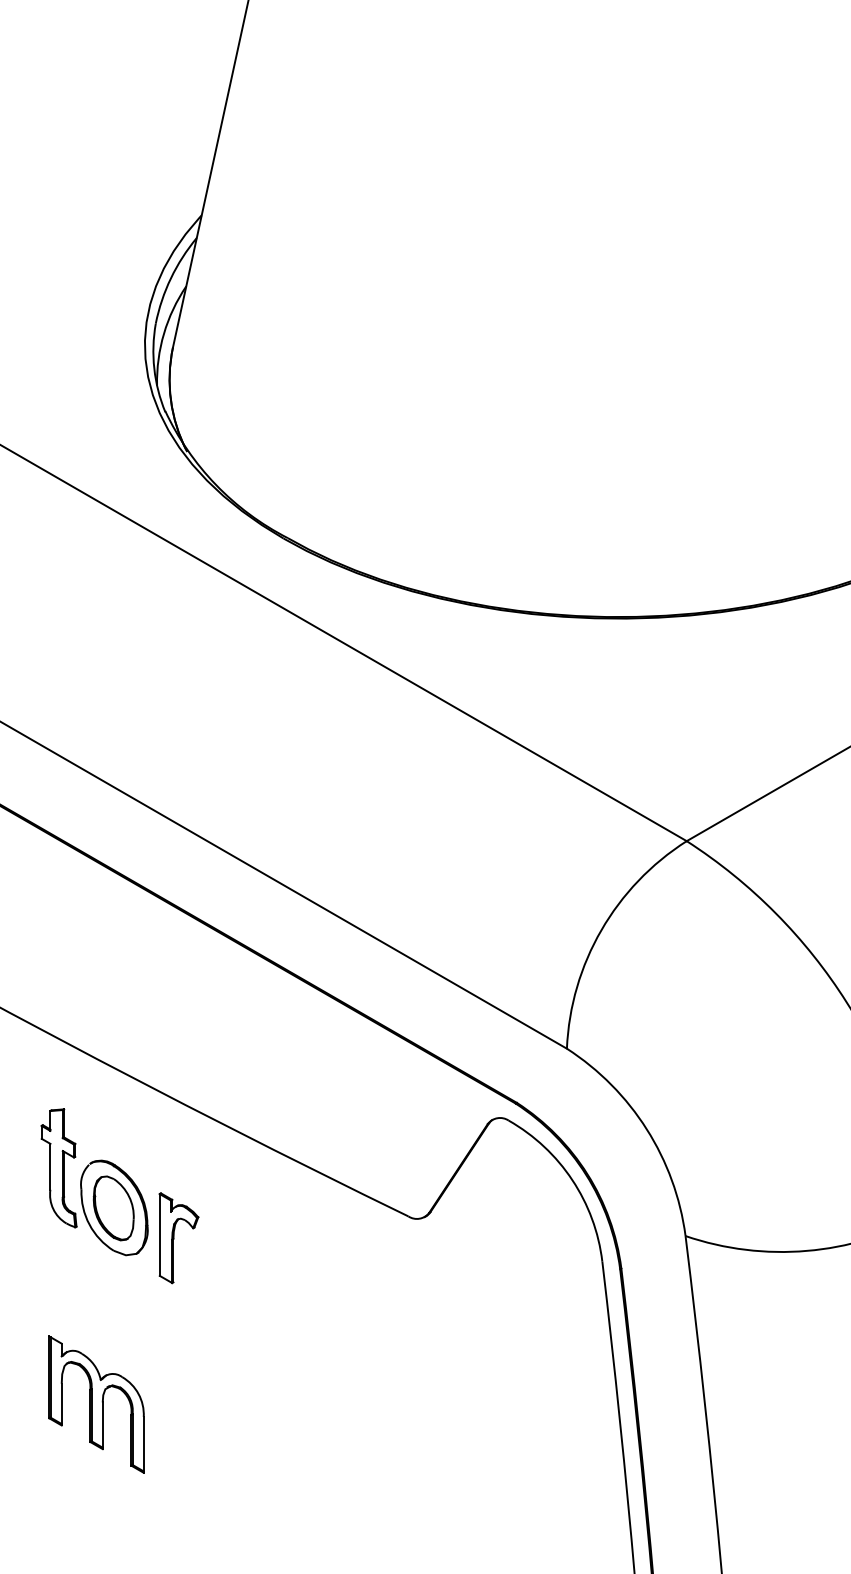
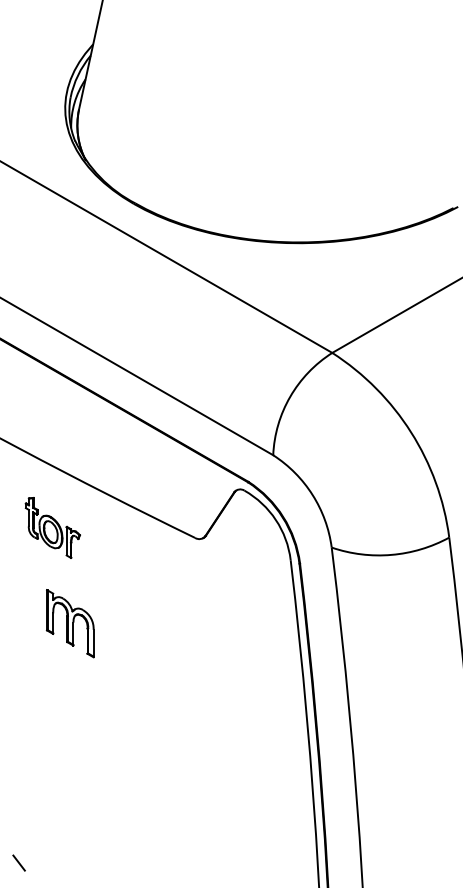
part: (119, 1195) -> (52, 527), size x0.7
part: (94, 1404) -> (69, 623), moved

